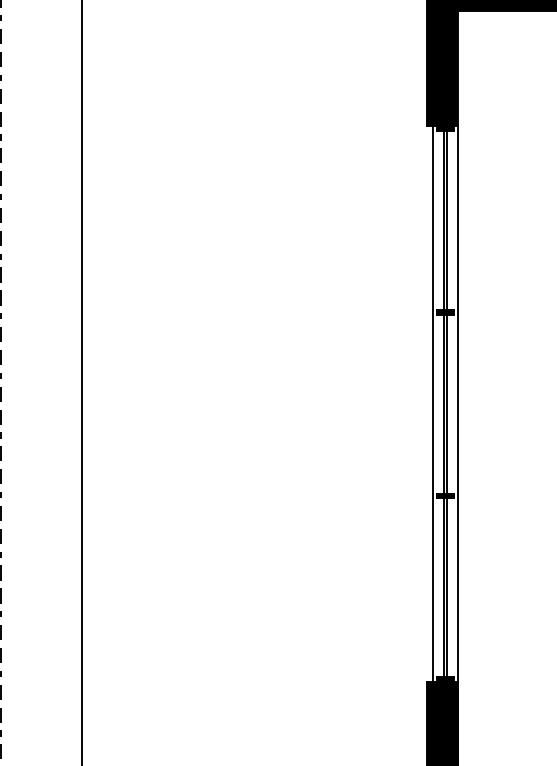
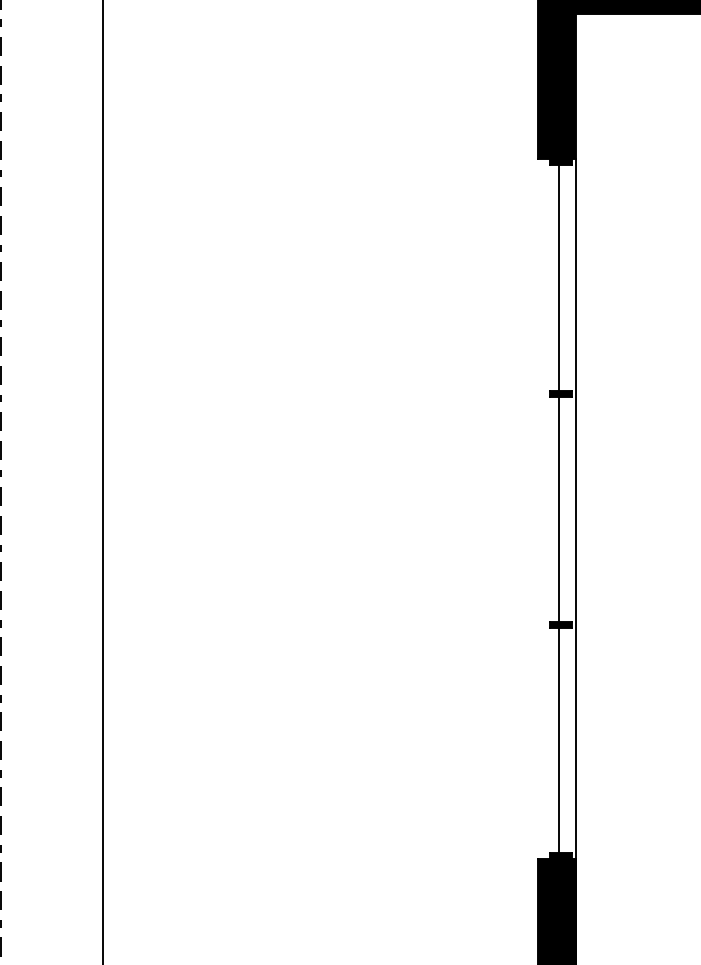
line: (446, 220) -> (562, 277), removed
line: (446, 403) -> (562, 508), removed
line: (432, 404) -> (544, 509), removed
line: (446, 587) -> (562, 740), removed

